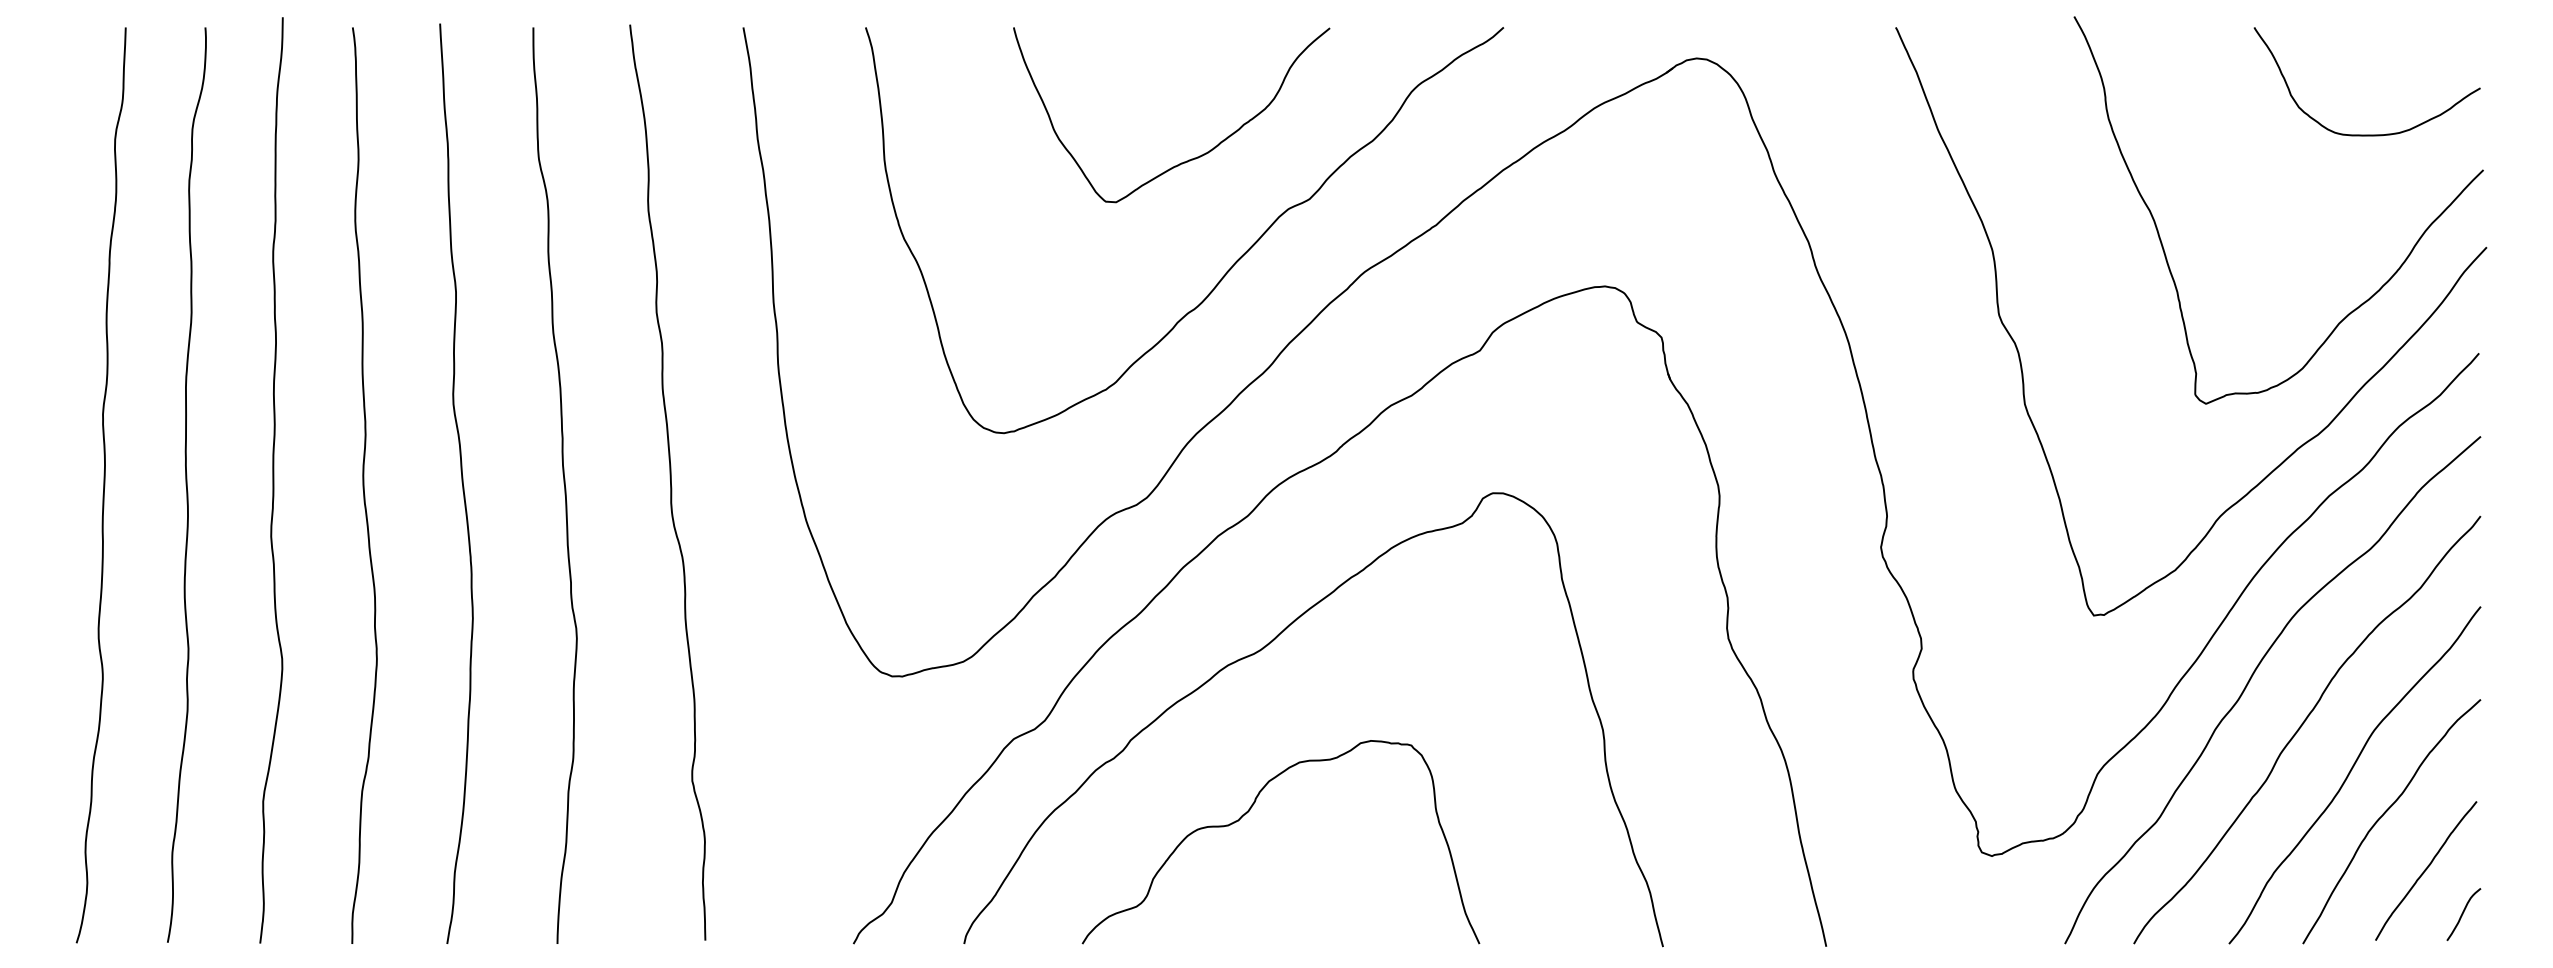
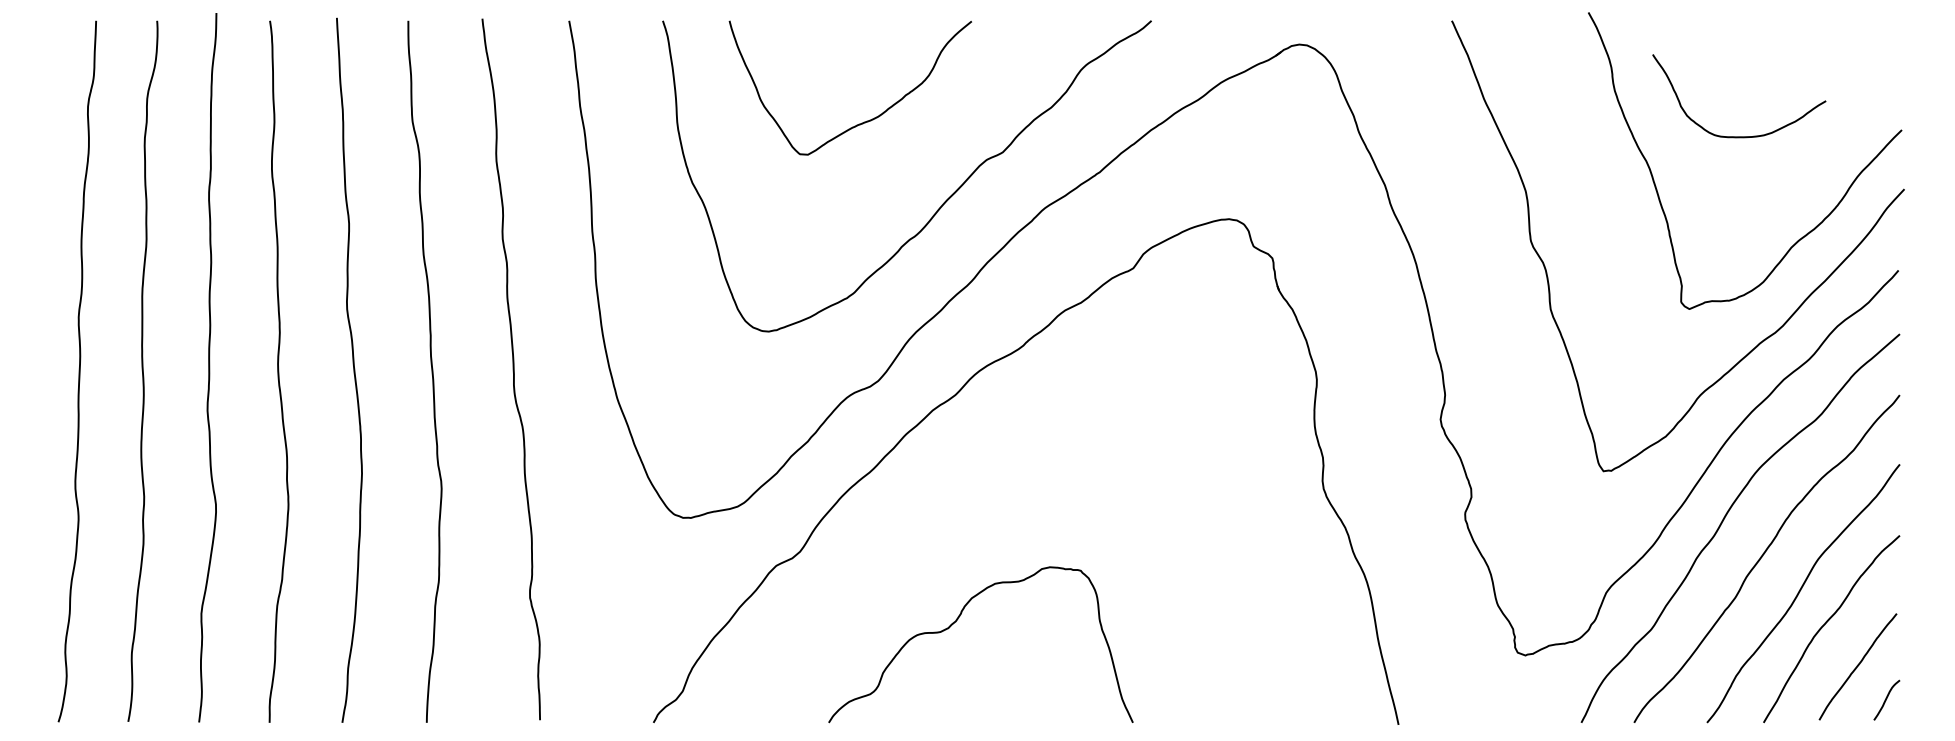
curve: (2366, 134) -> (1738, 136), moved
curve: (1191, 158) -> (865, 121), moved
curve: (1263, 649) -> (967, 497), removed

